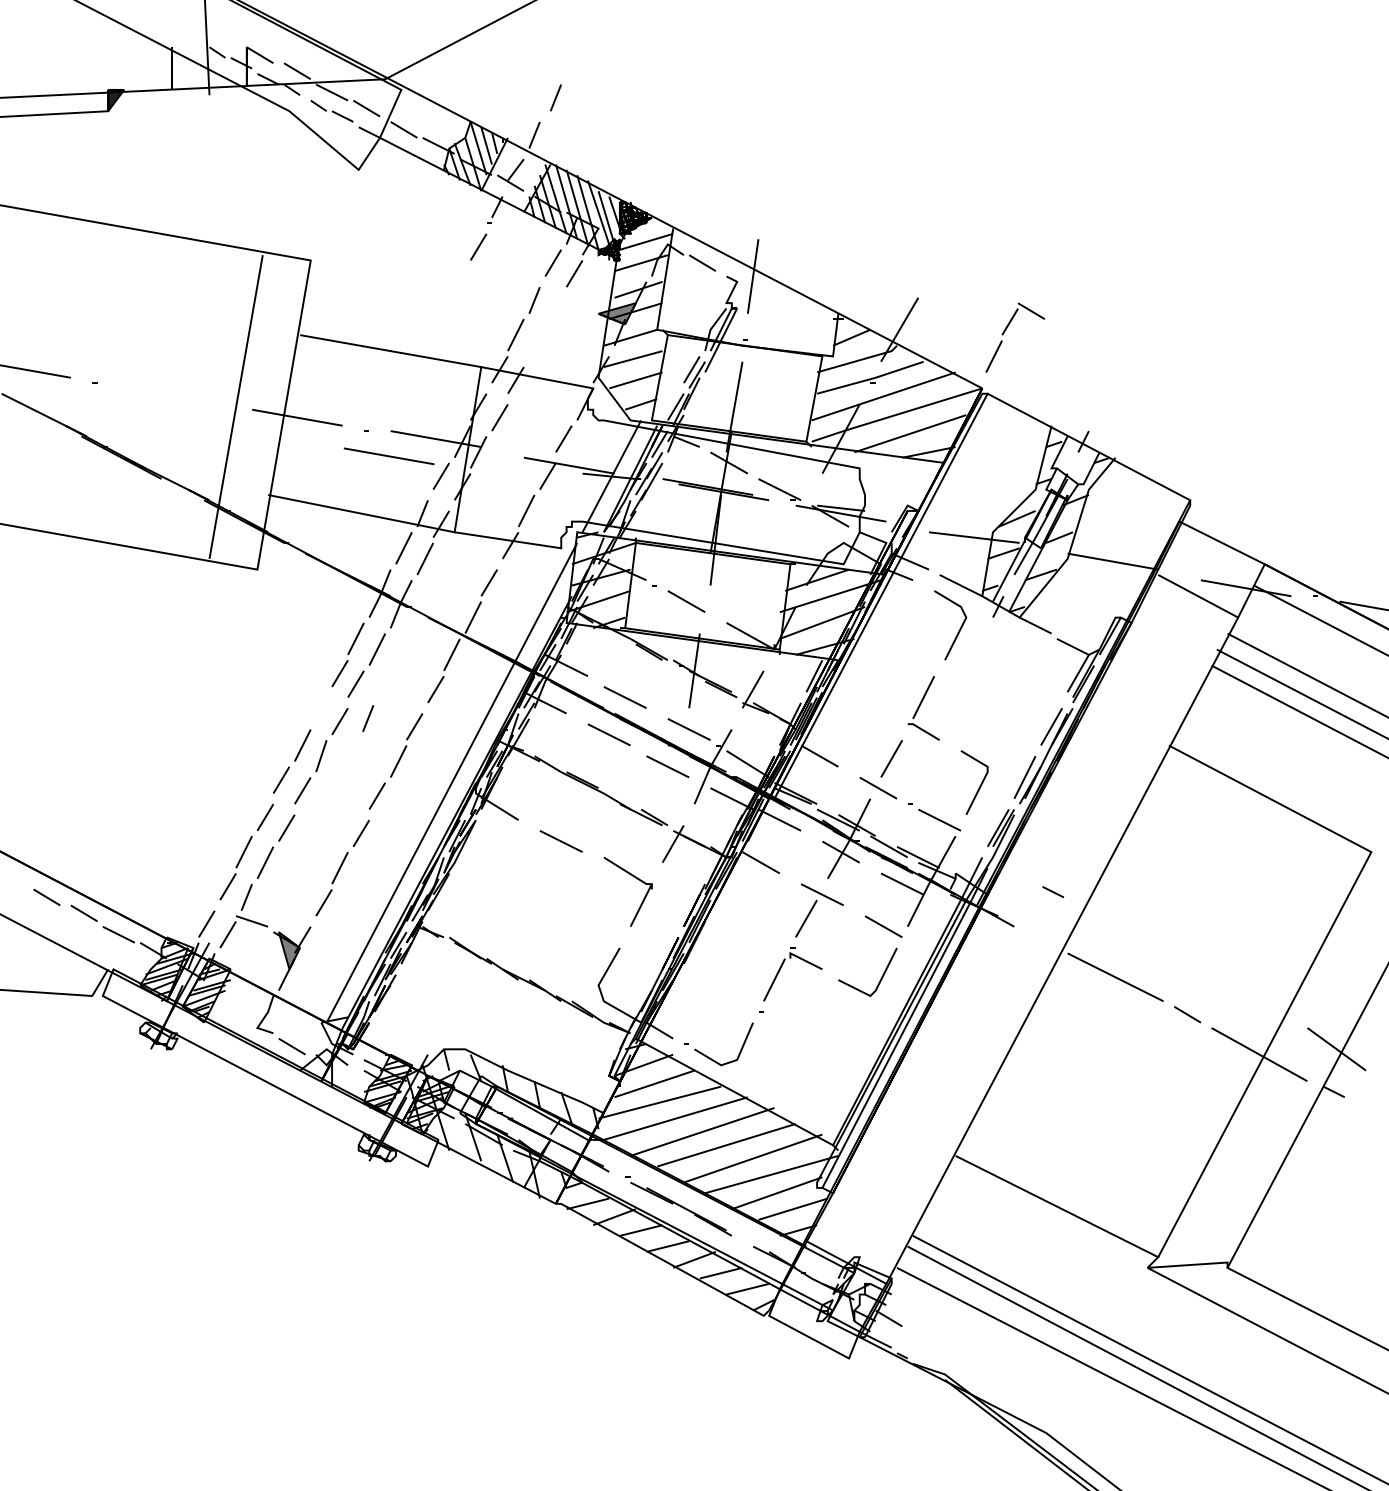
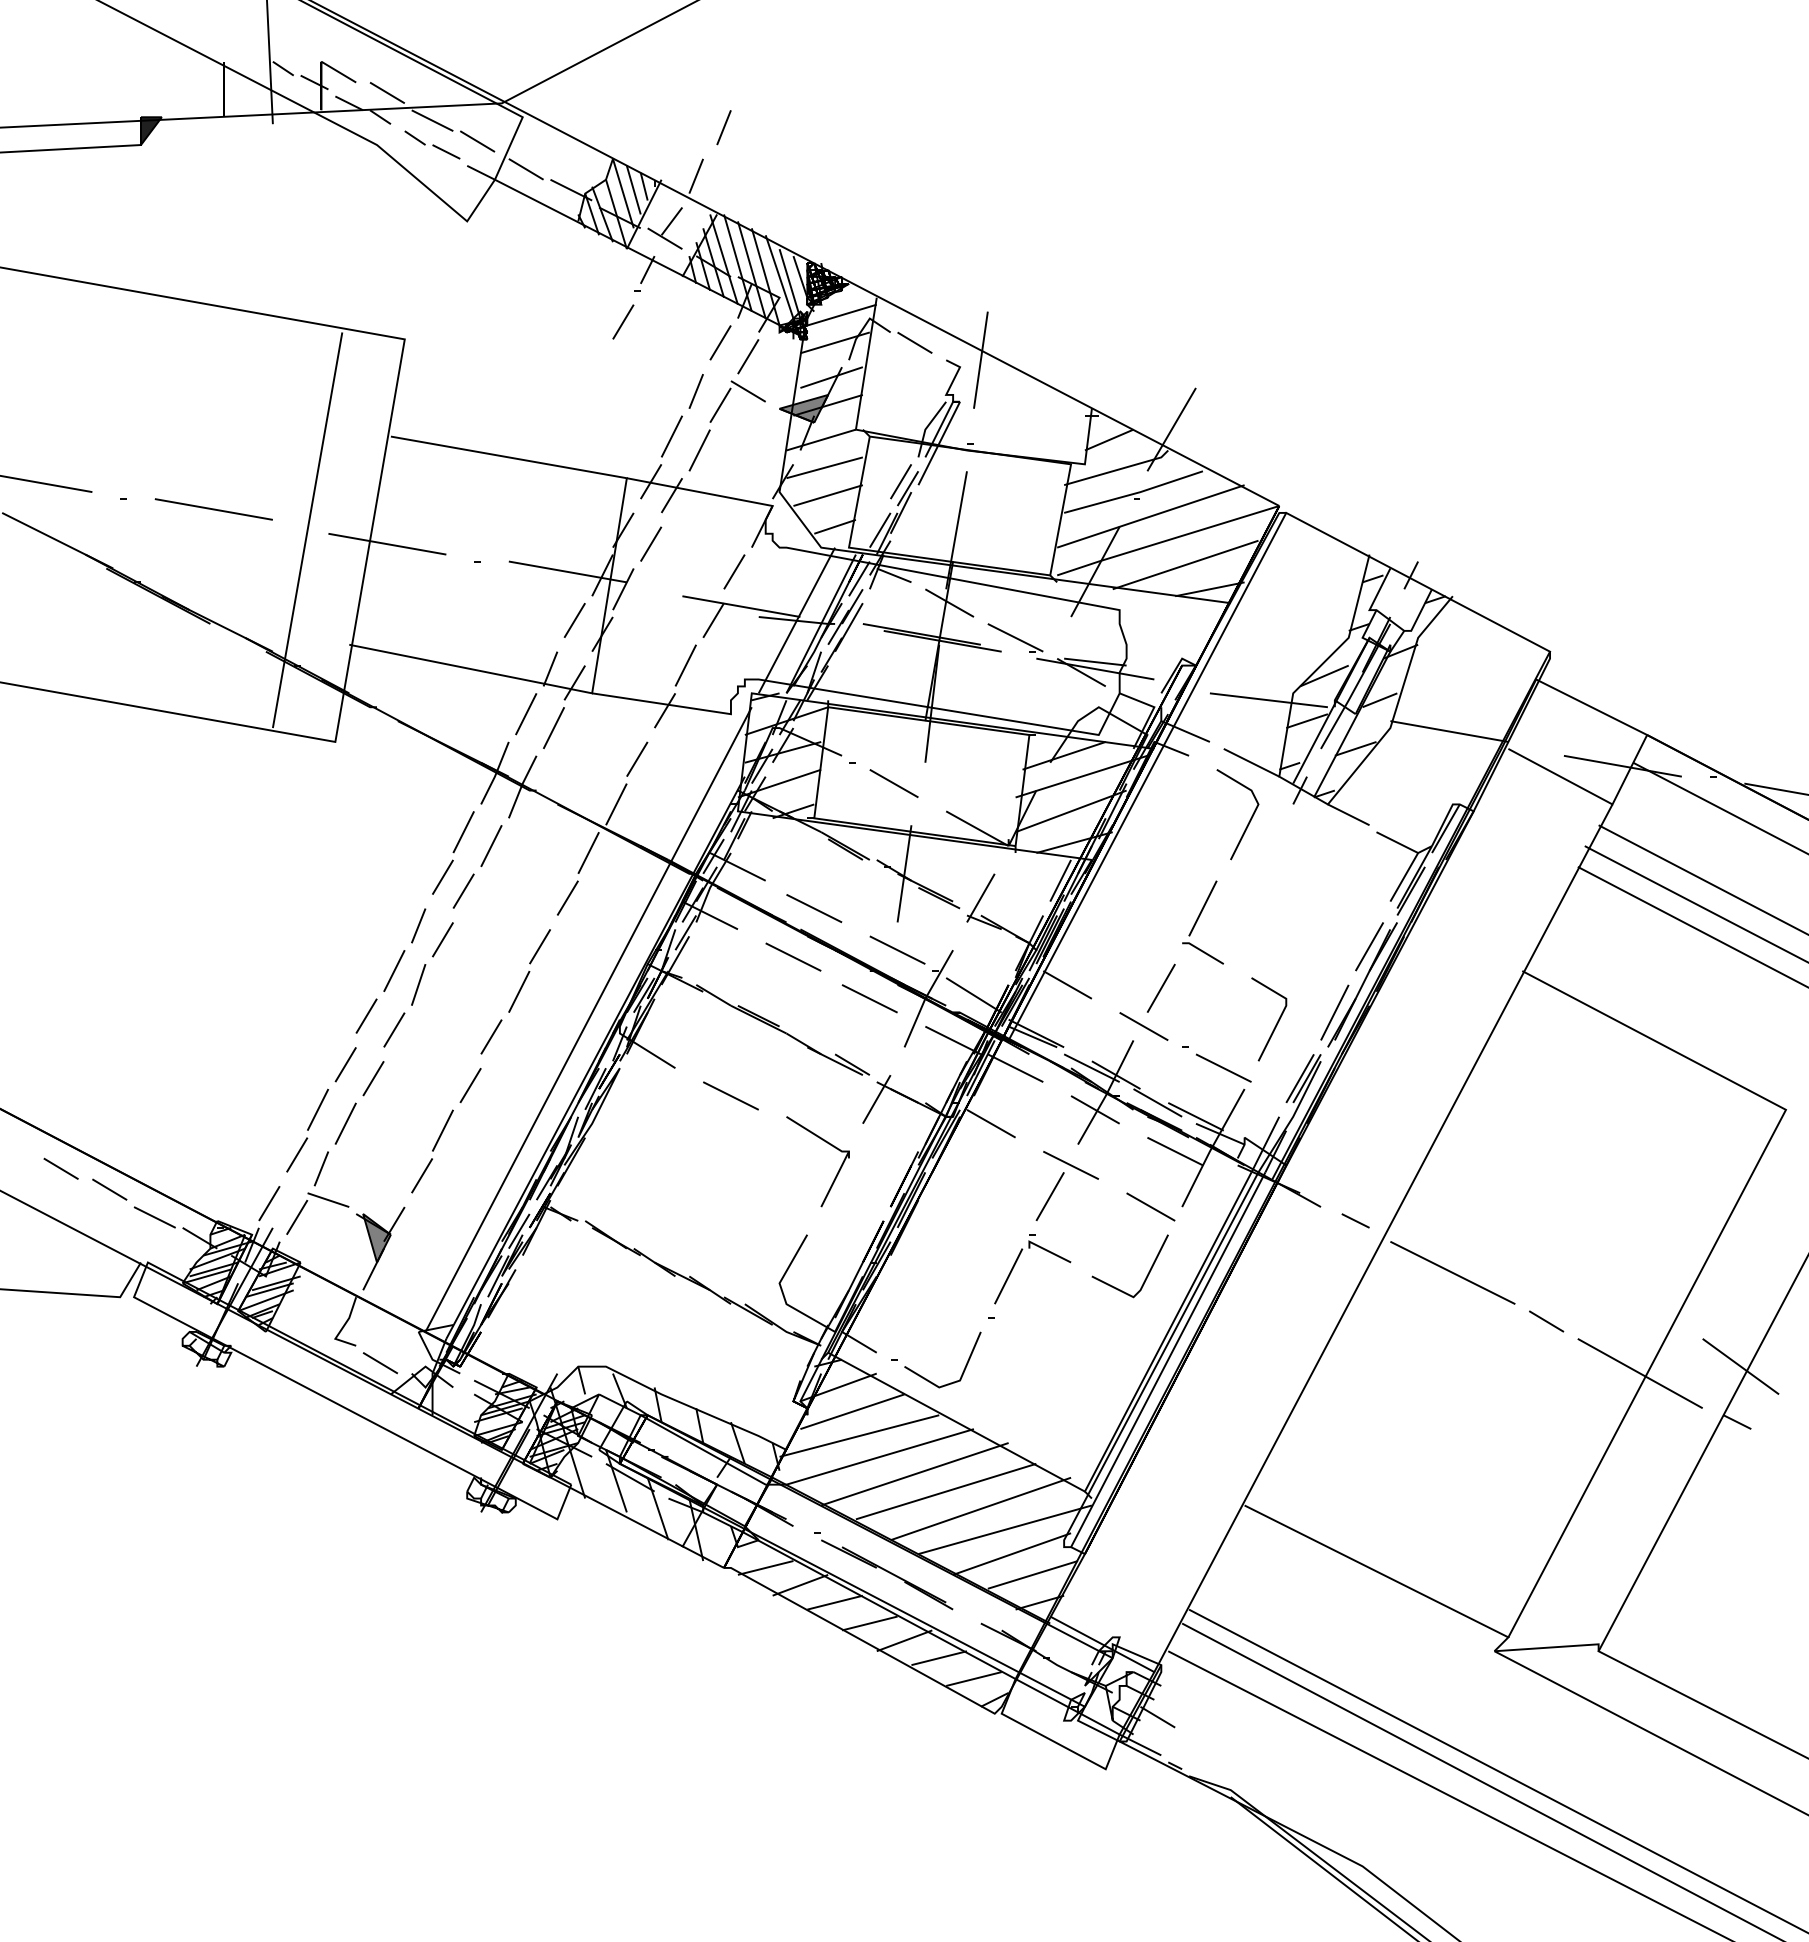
part: (1004, 332) -> (713, 419), moved
line: (388, 456) -> (213, 509), moved
line: (368, 718) -> (418, 925), moved
line: (1053, 891) -> (1355, 1220), moved

